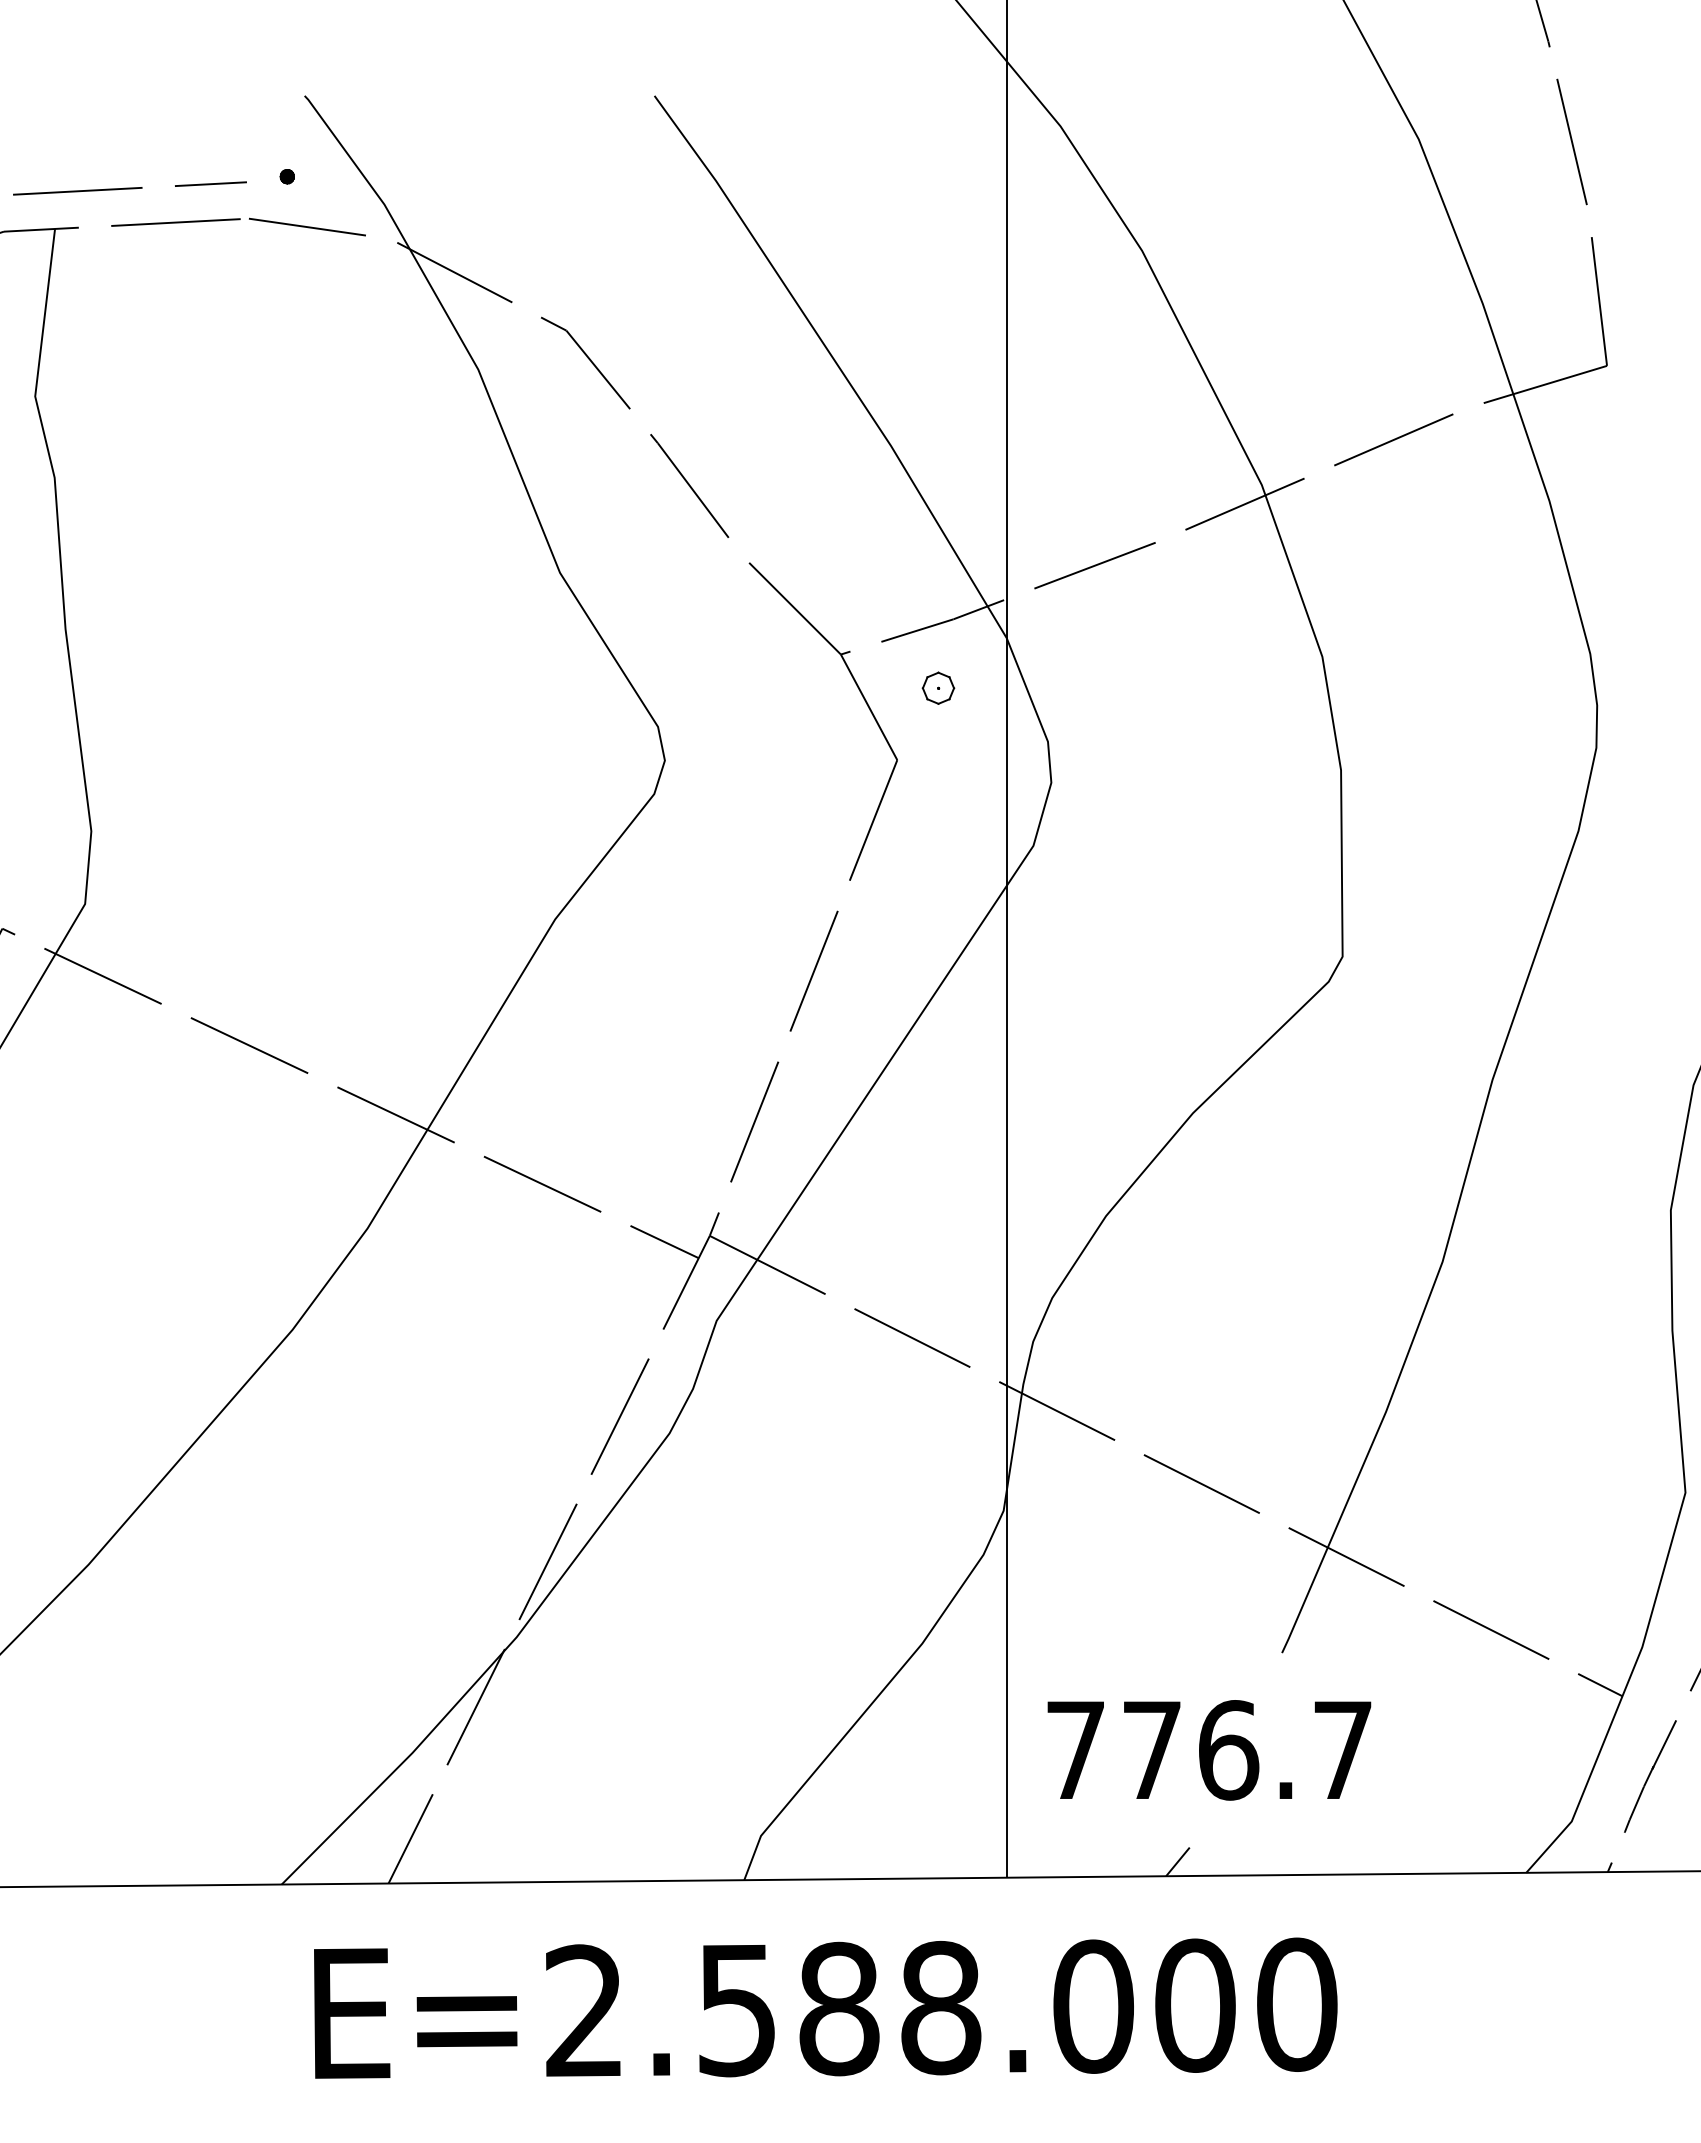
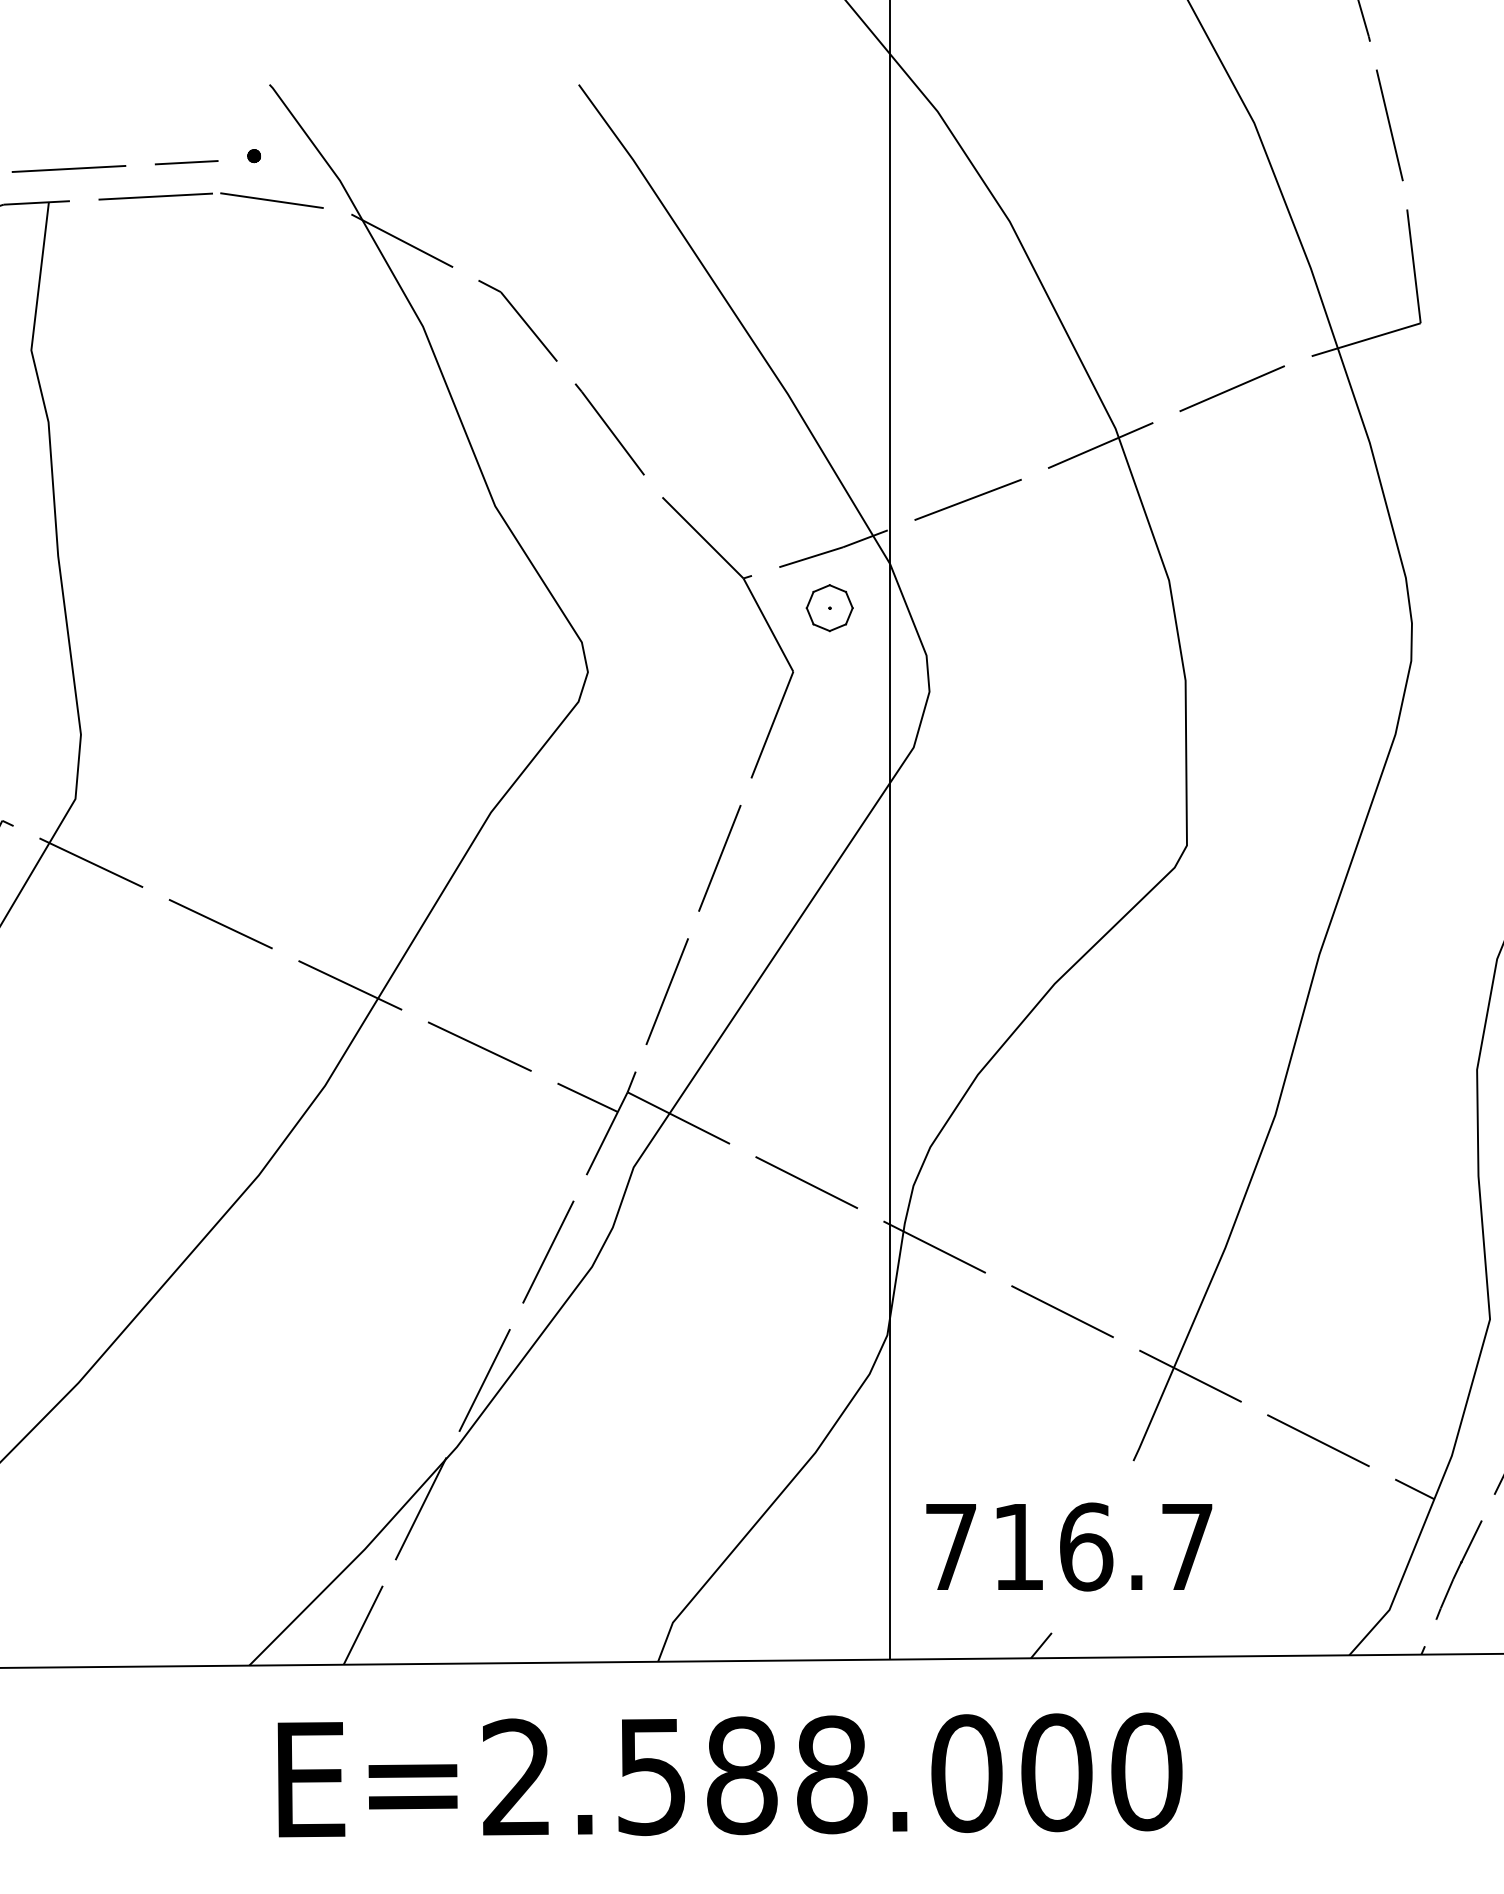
part: (938, 688) -> (829, 608), size x1.67
text: (1152, 1749) -> (1018, 1546), 776.7 -> 716.7

